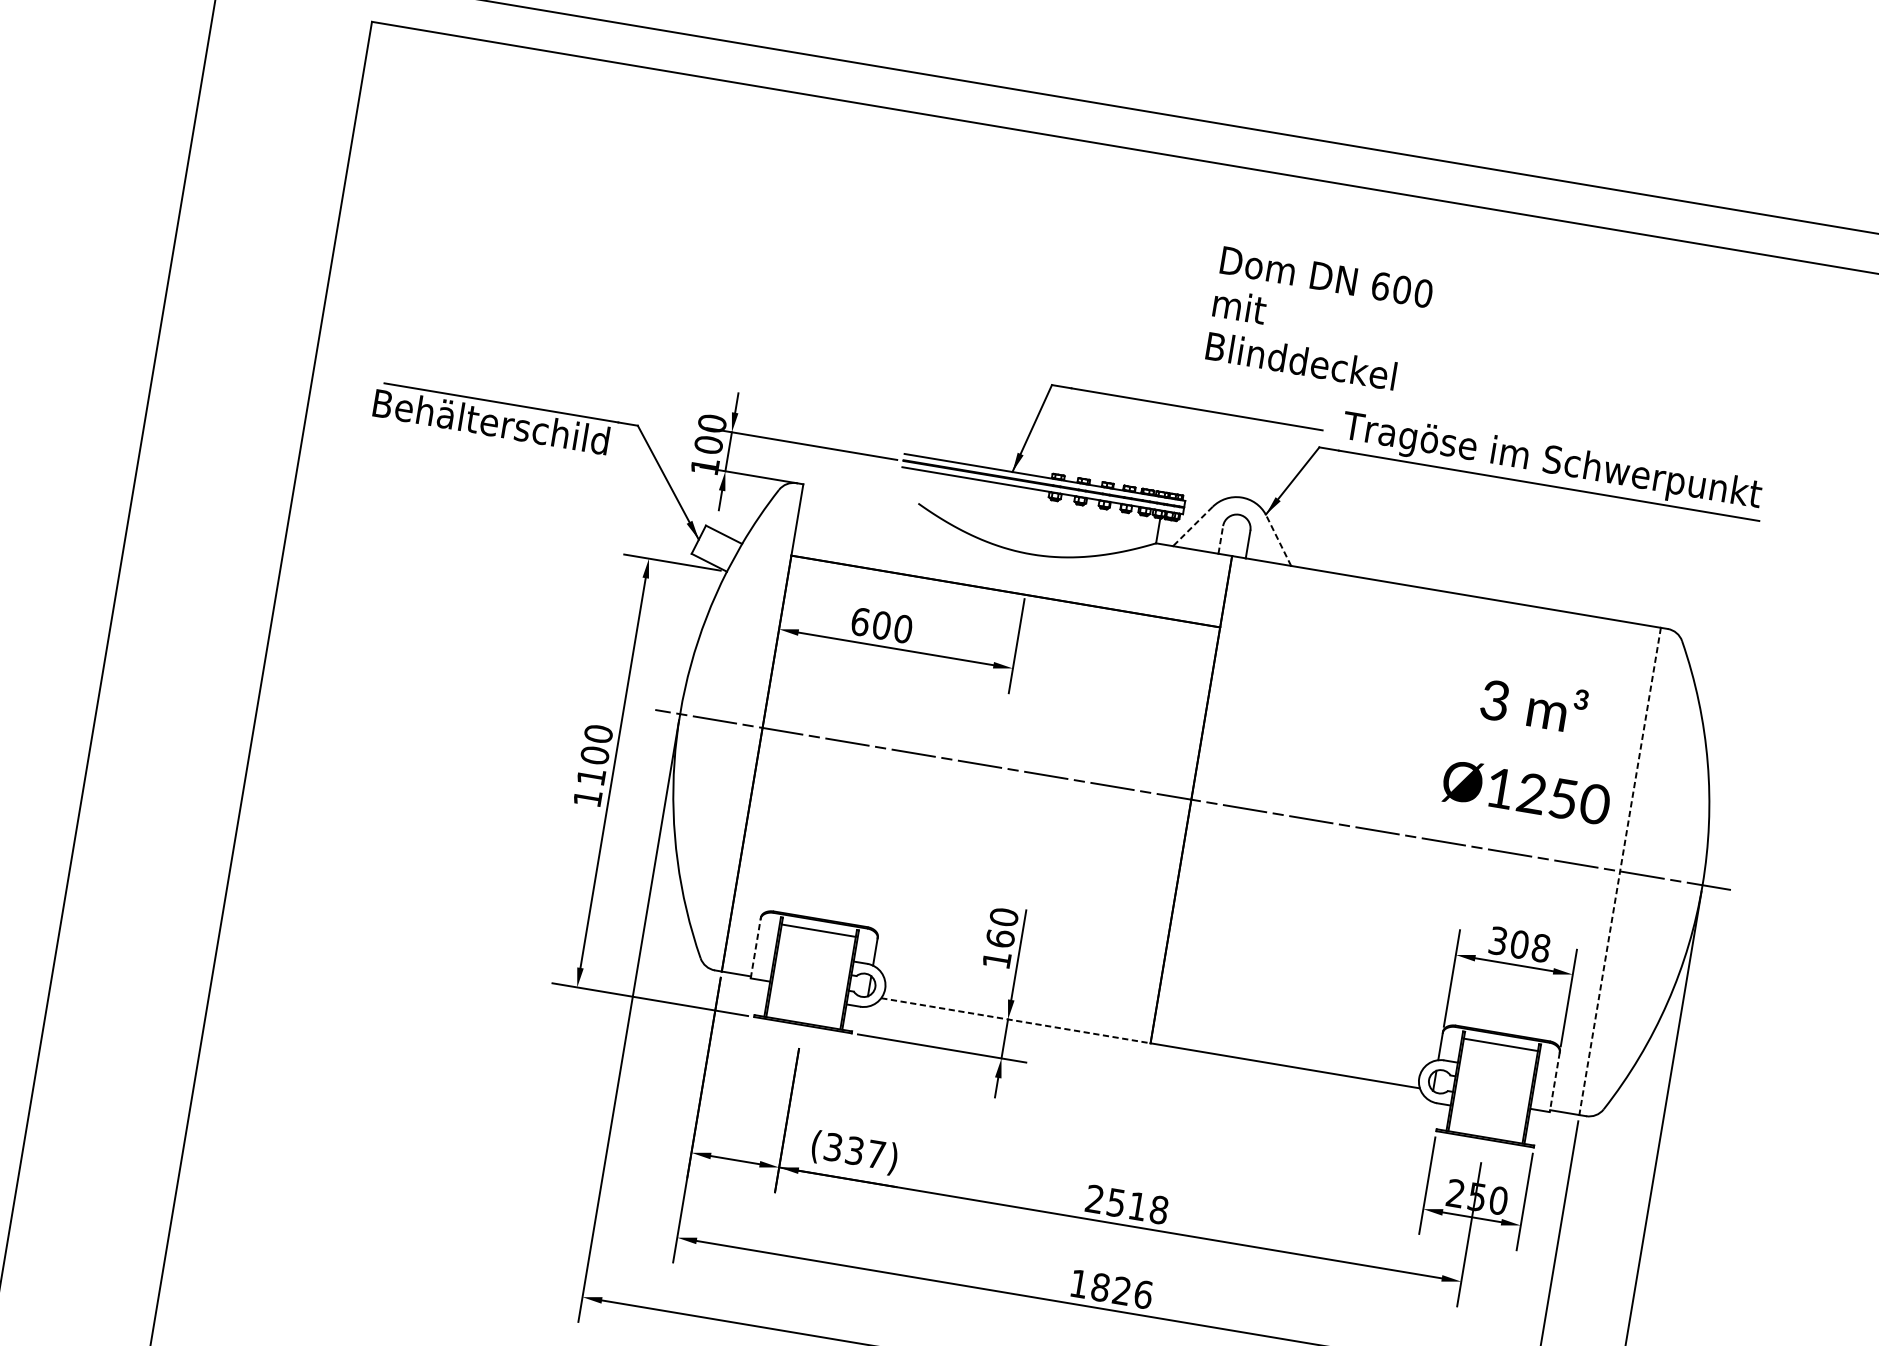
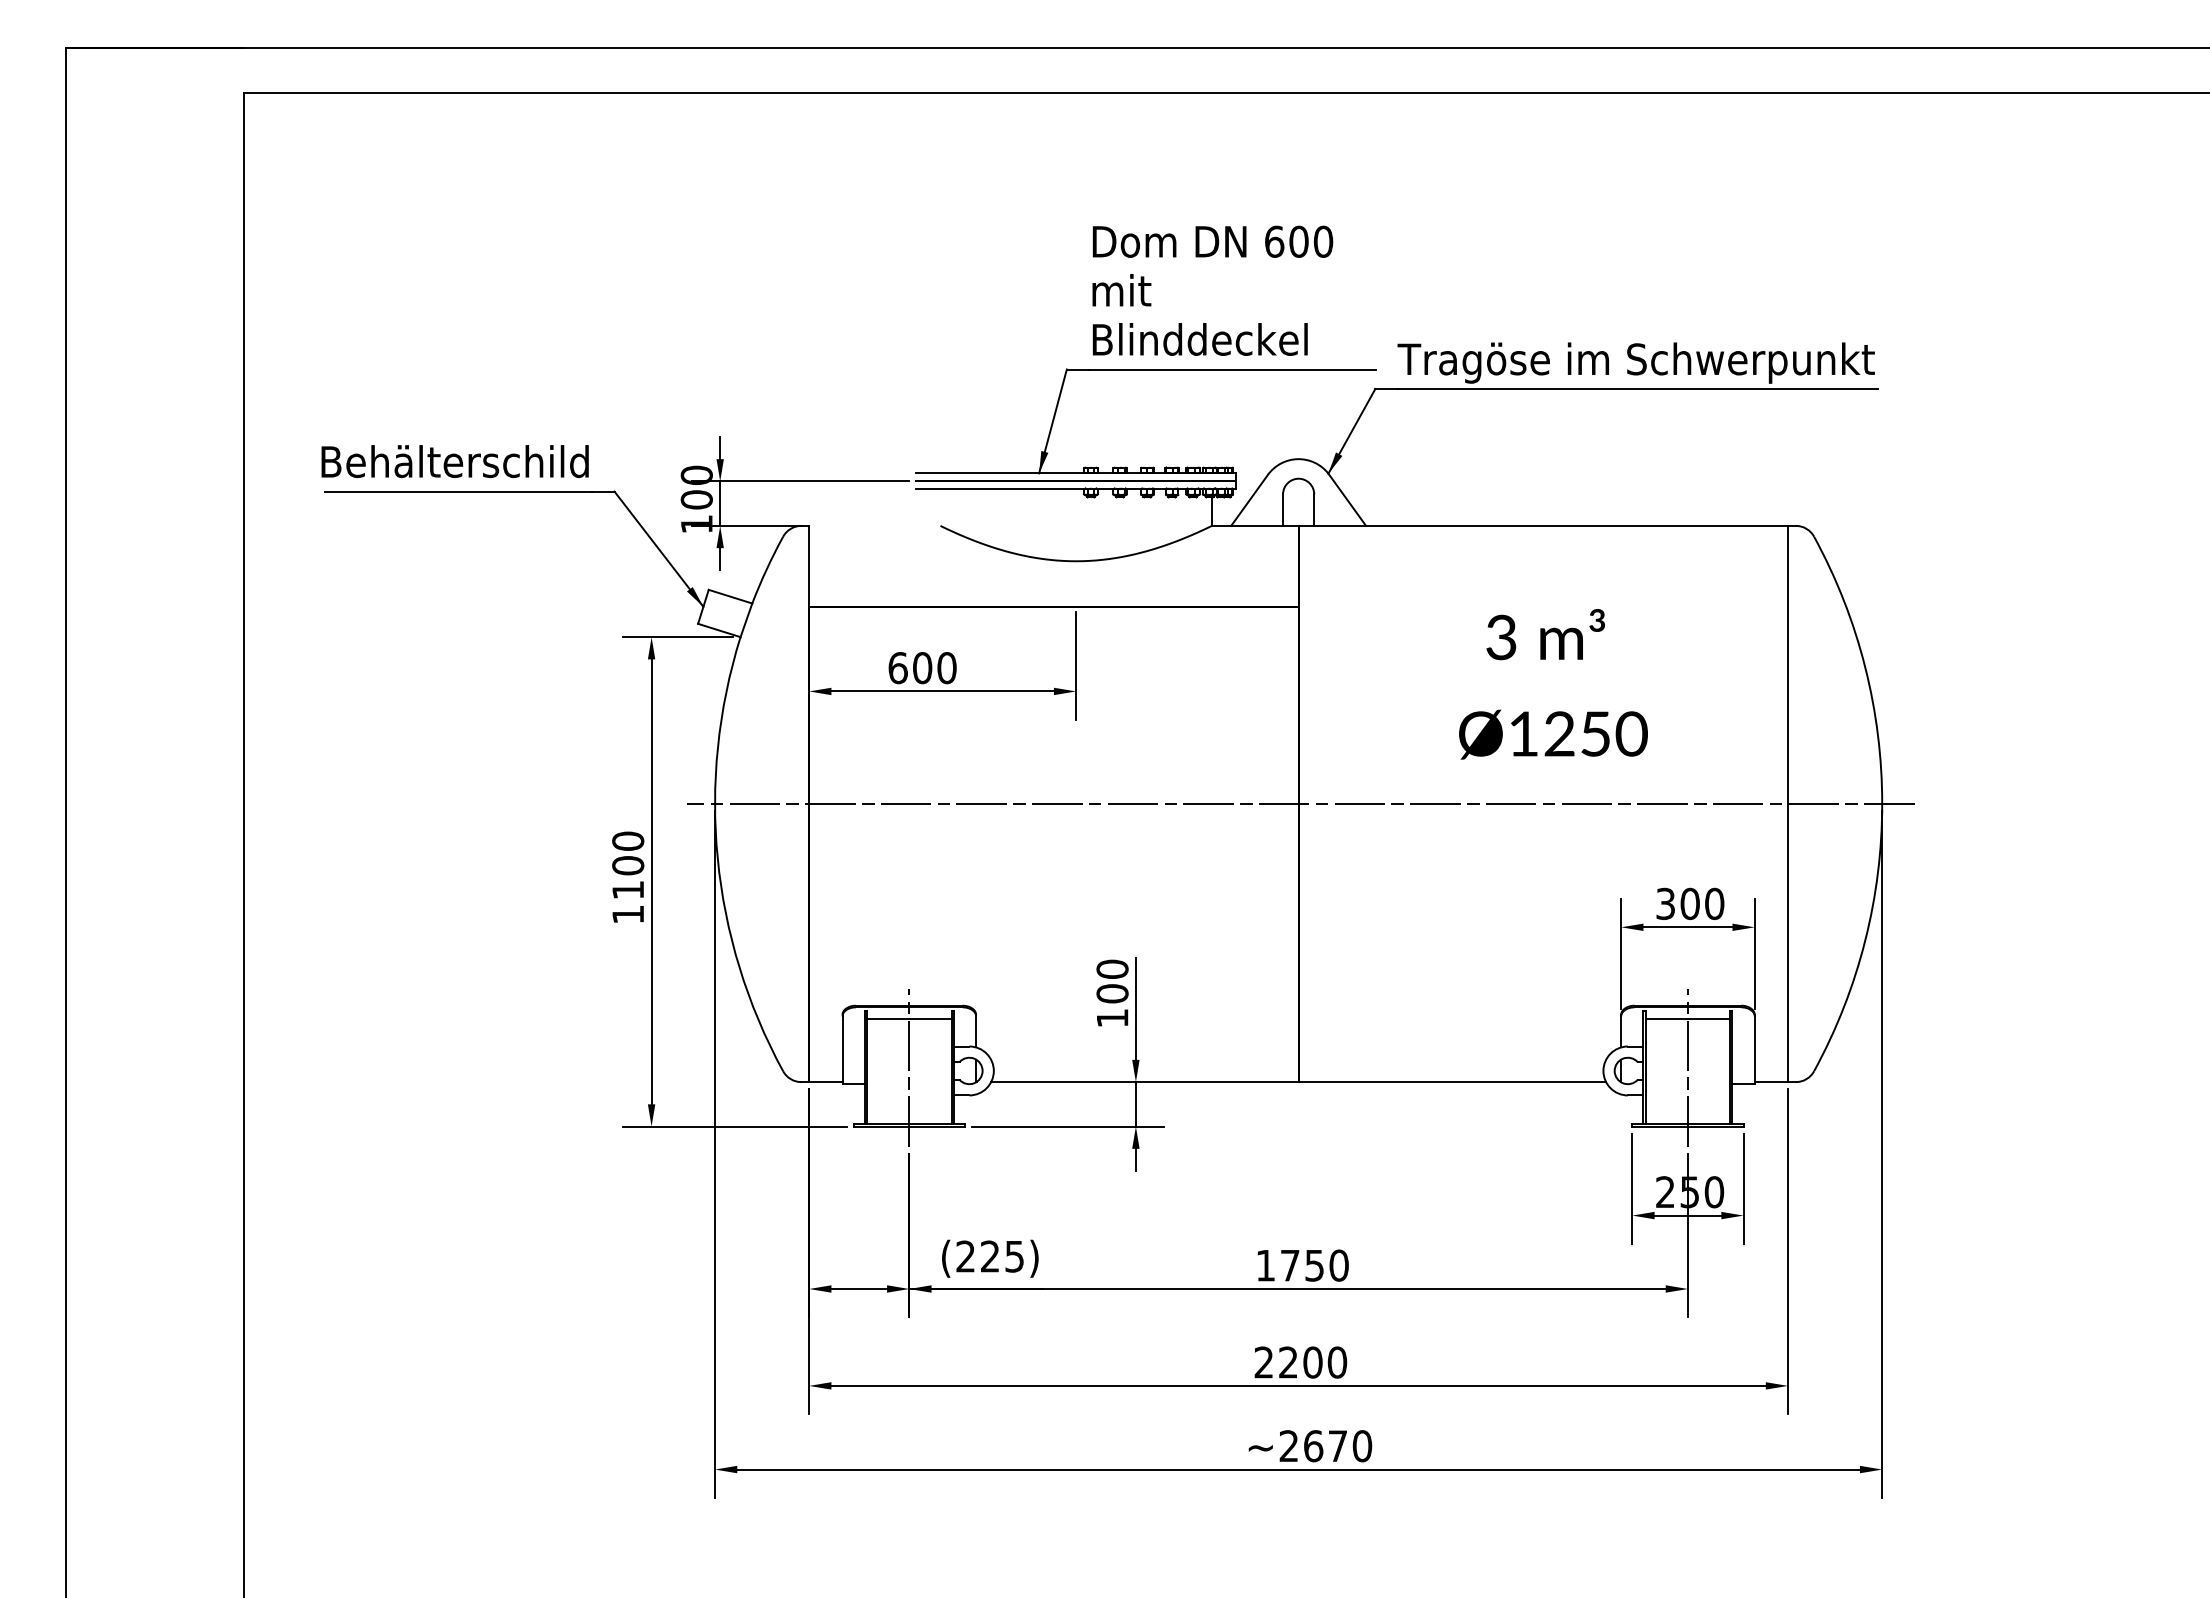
text: (1319, 319) -> (1212, 290), moved
text: (490, 421) -> (454, 461), moved
line: (1192, 526) -> (1249, 500), dashed -> solid
line: (1277, 539) -> (1346, 499), dashed -> solid
line: (1221, 540) -> (1283, 510), dashed -> solid
text: (1533, 749) -> (1553, 684), moved
line: (1620, 871) -> (1788, 804), dashed -> solid
text: (1000, 938) -> (1112, 993), 160 -> 100
line: (755, 947) -> (842, 1049), dashed -> solid
text: (1541, 947) -> (1714, 903), 308 -> 300
line: (811, 973) -> (909, 1067), added
line: (1015, 1021) -> (1144, 1082), dashed -> solid
line: (1554, 1082) -> (1754, 1050), dashed -> solid
line: (1493, 1087) -> (1687, 1067), added
text: (854, 1150) -> (989, 1256), (337) -> (225)
text: (1127, 1204) -> (1302, 1265), 2518 -> 1750
text: (1111, 1289) -> (1300, 1362), 1826 -> 2200

